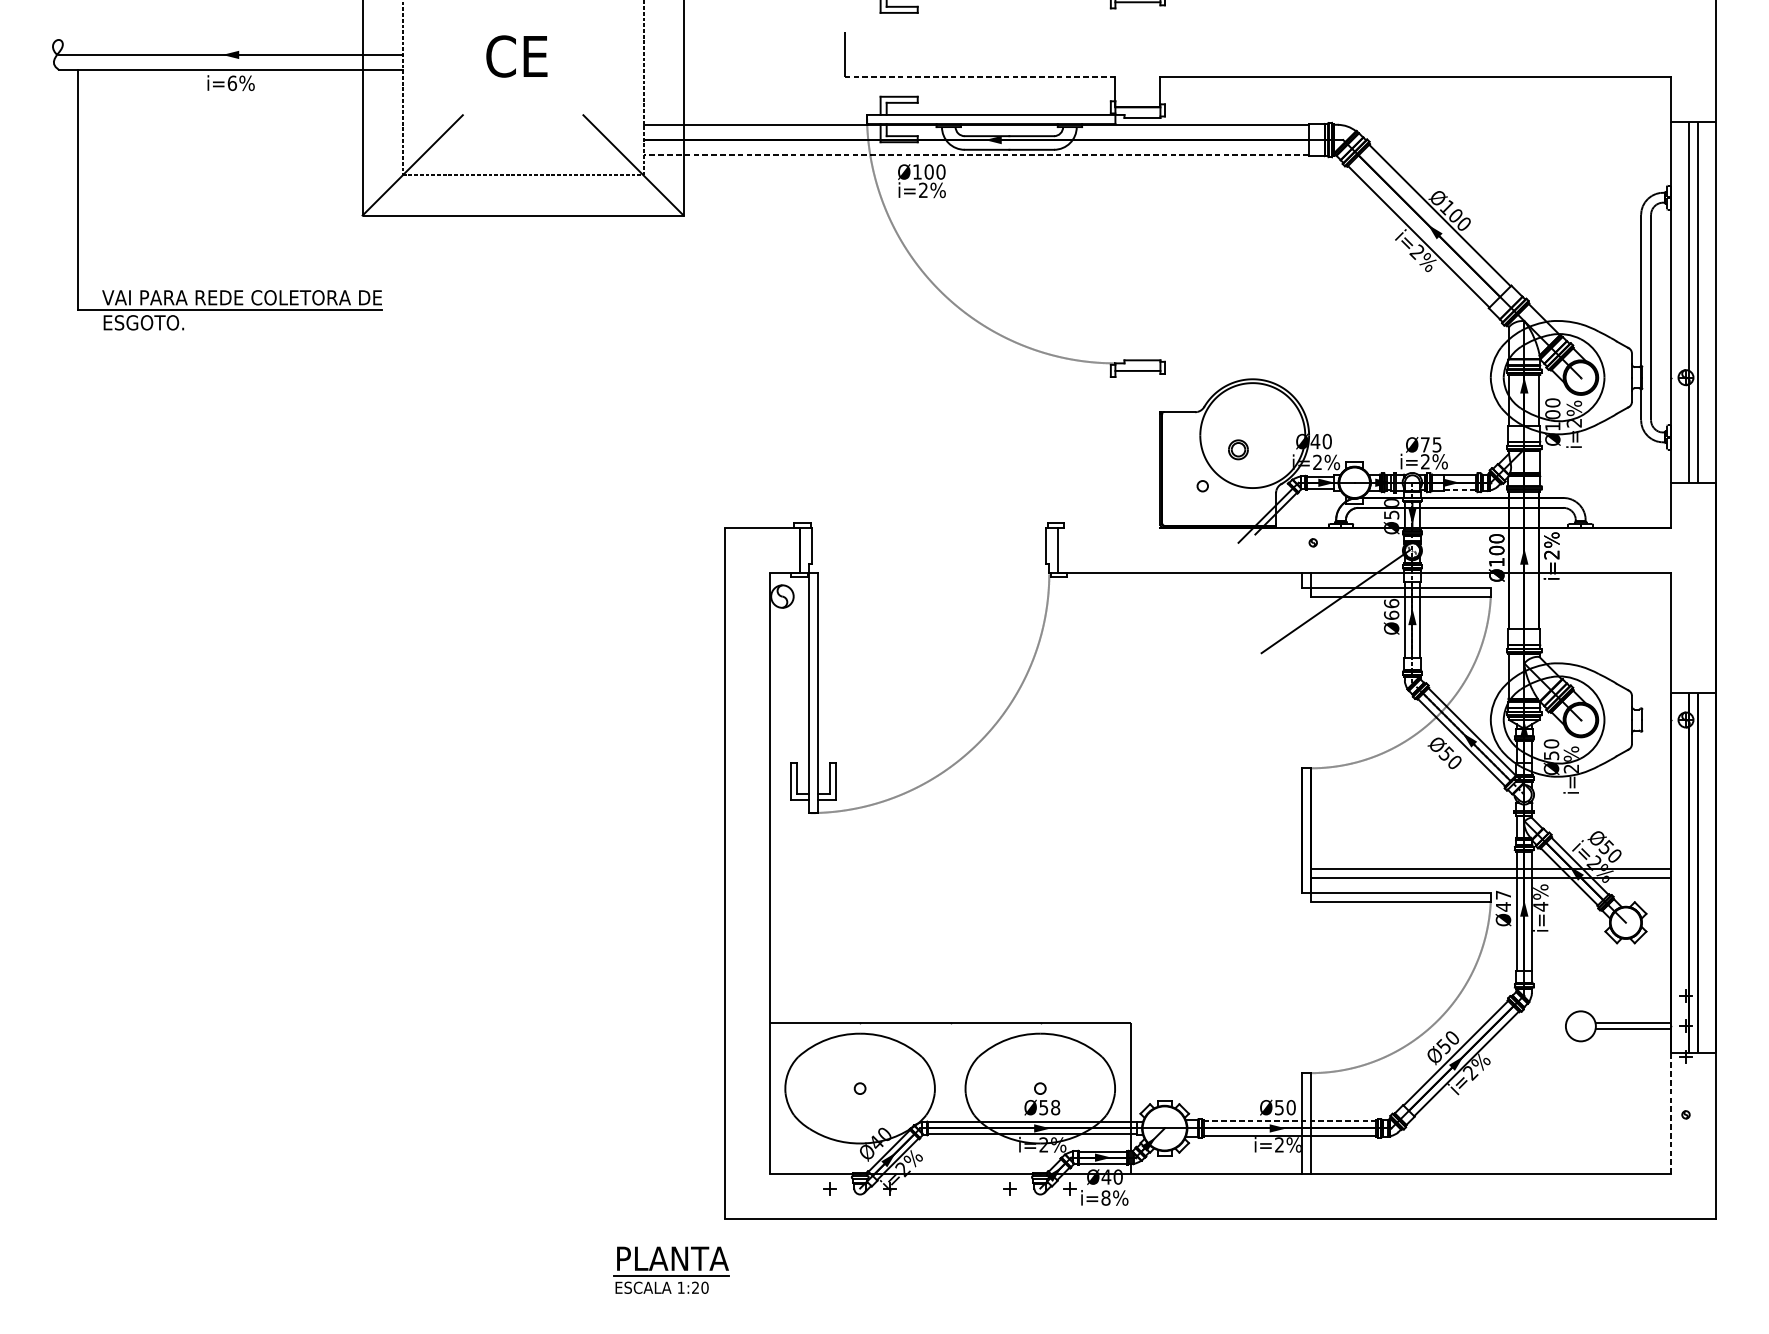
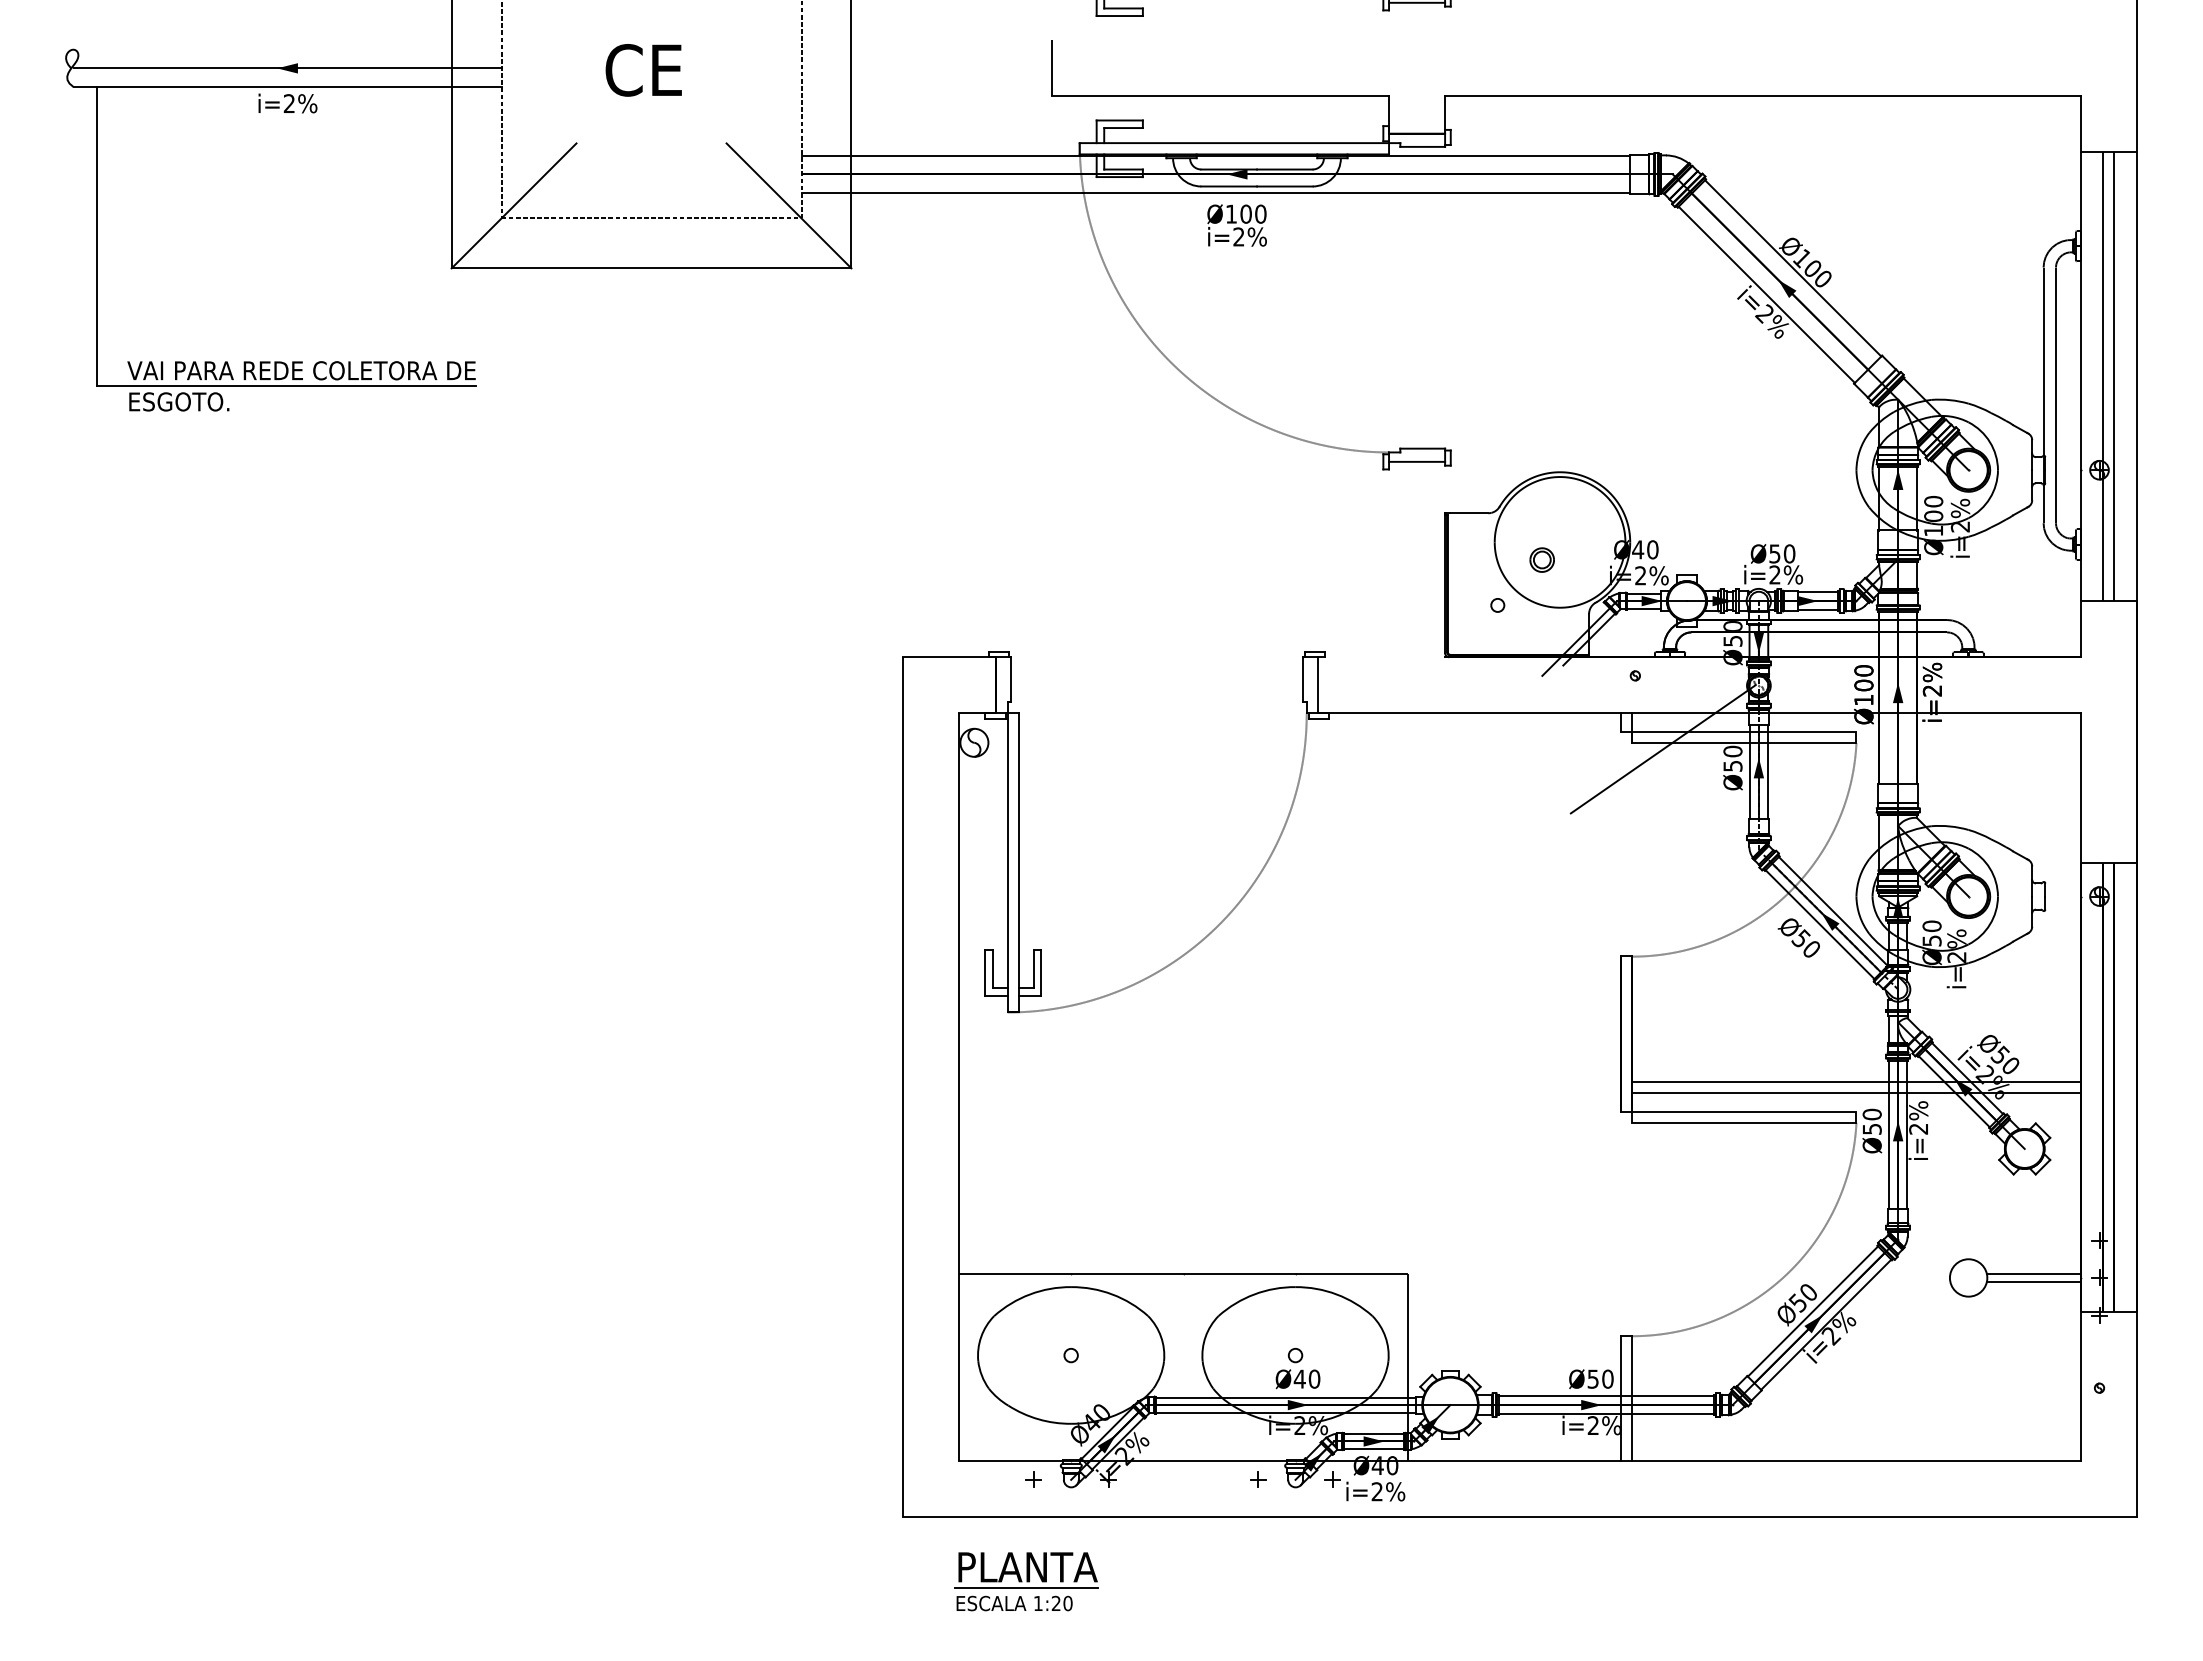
line: (980, 77) -> (1220, 96), dashed -> solid
text: (232, 83) -> (289, 103), i=6% -> i=2%
line: (976, 155) -> (1215, 193), dashed -> solid
text: (921, 181) -> (1236, 225), moved
text: (1431, 444) -> (1782, 553), Ø75 -> Ø50
line: (1459, 490) -> (1817, 610), dashed -> solid
text: (1391, 609) -> (1732, 758), Ø66 -> Ø50
text: (1502, 900) -> (1871, 1121), Ø47 -> Ø50
text: (1540, 907) -> (1918, 1129), i=4% -> i=2%
text: (1049, 1107) -> (1306, 1378), Ø58 -> Ø40
line: (1670, 1113) -> (2080, 1386), dashed -> solid
line: (1290, 1120) -> (1606, 1395), dashed -> solid
text: (1106, 1197) -> (1377, 1491), i=8% -> i=2%
part: (671, 1270) -> (1026, 1581), moved

